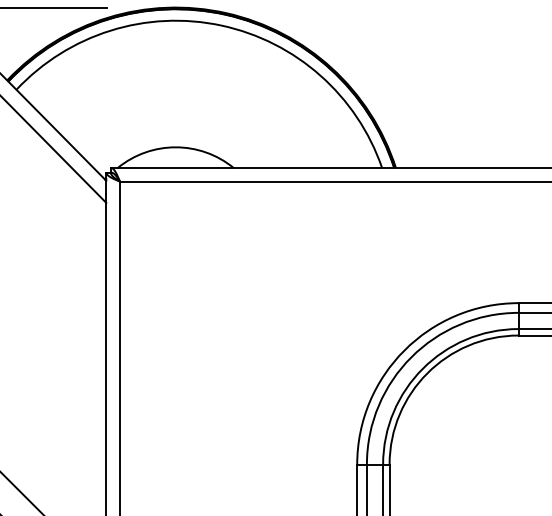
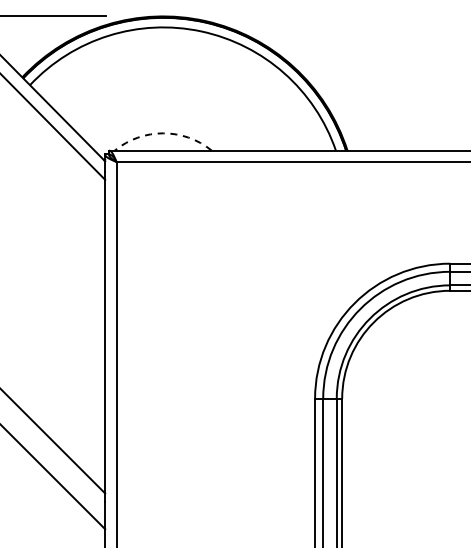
arc: (176, 147) -> (163, 133), solid -> dashed

